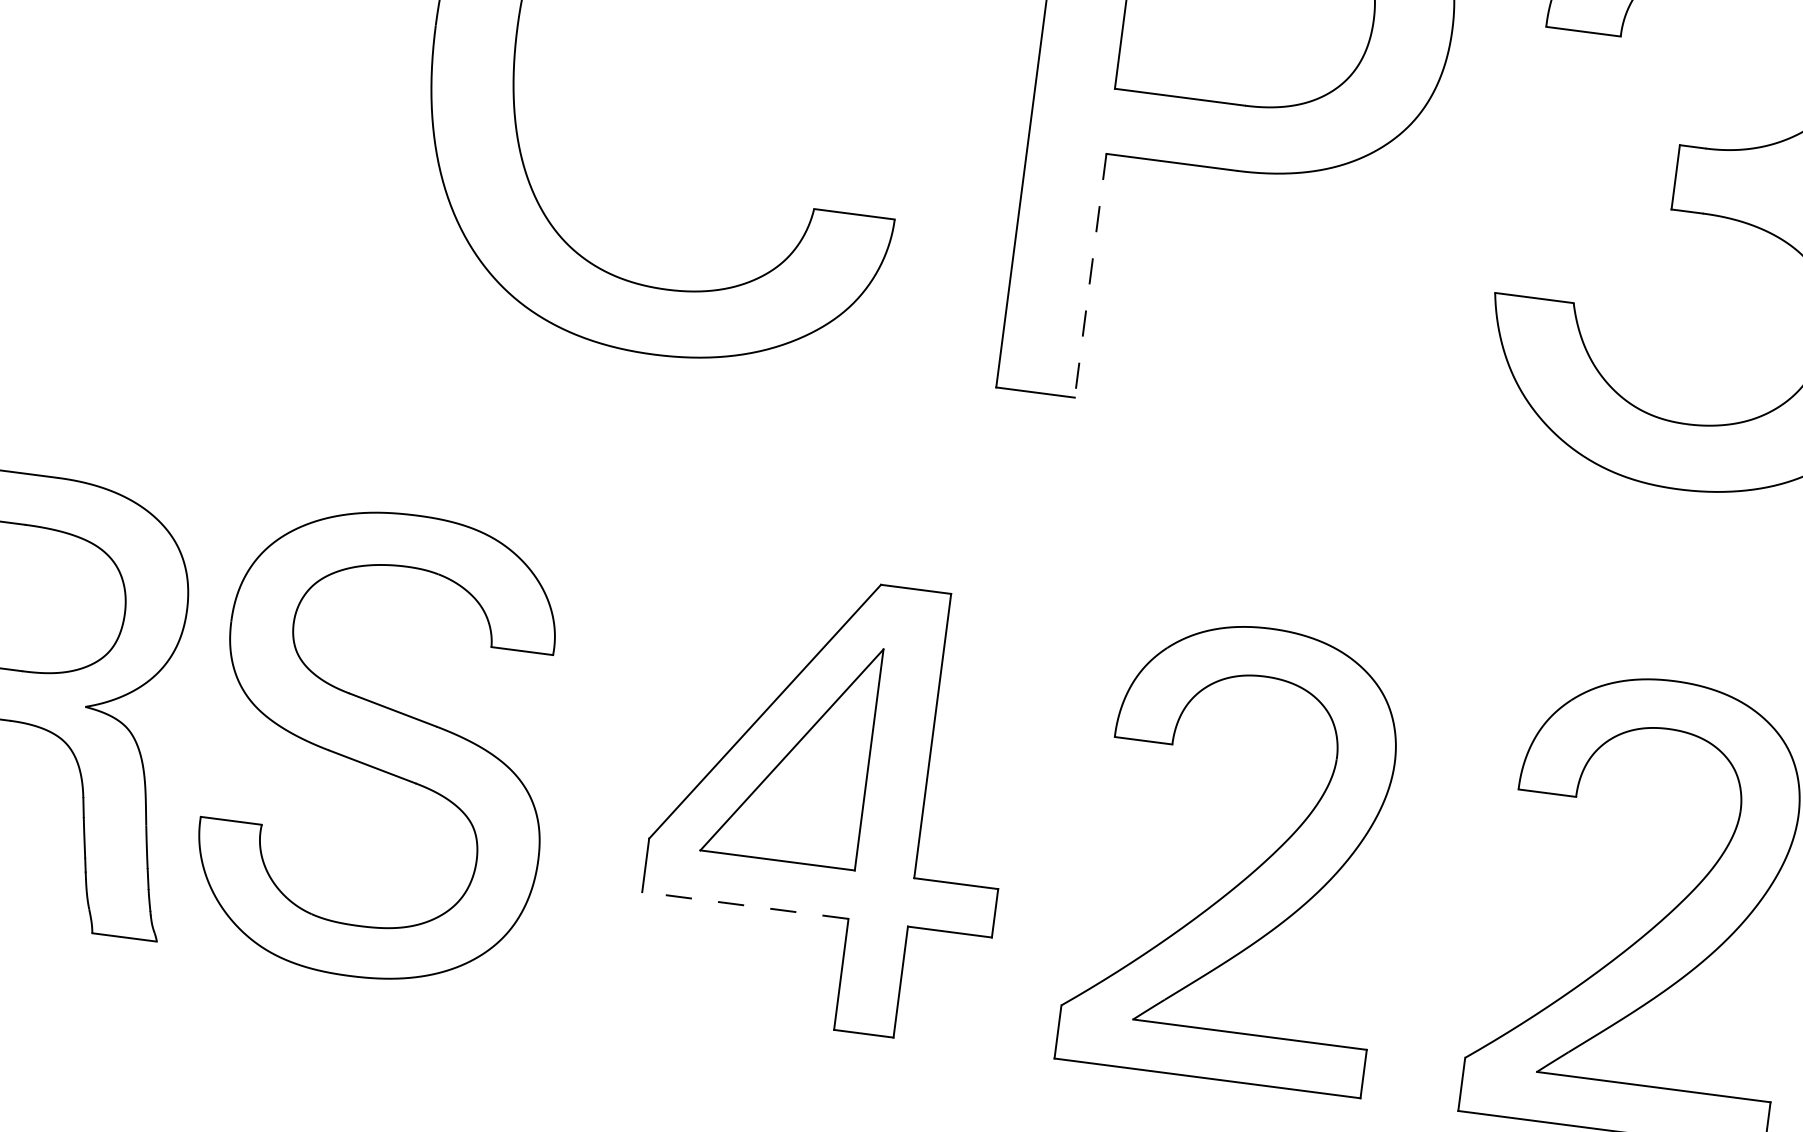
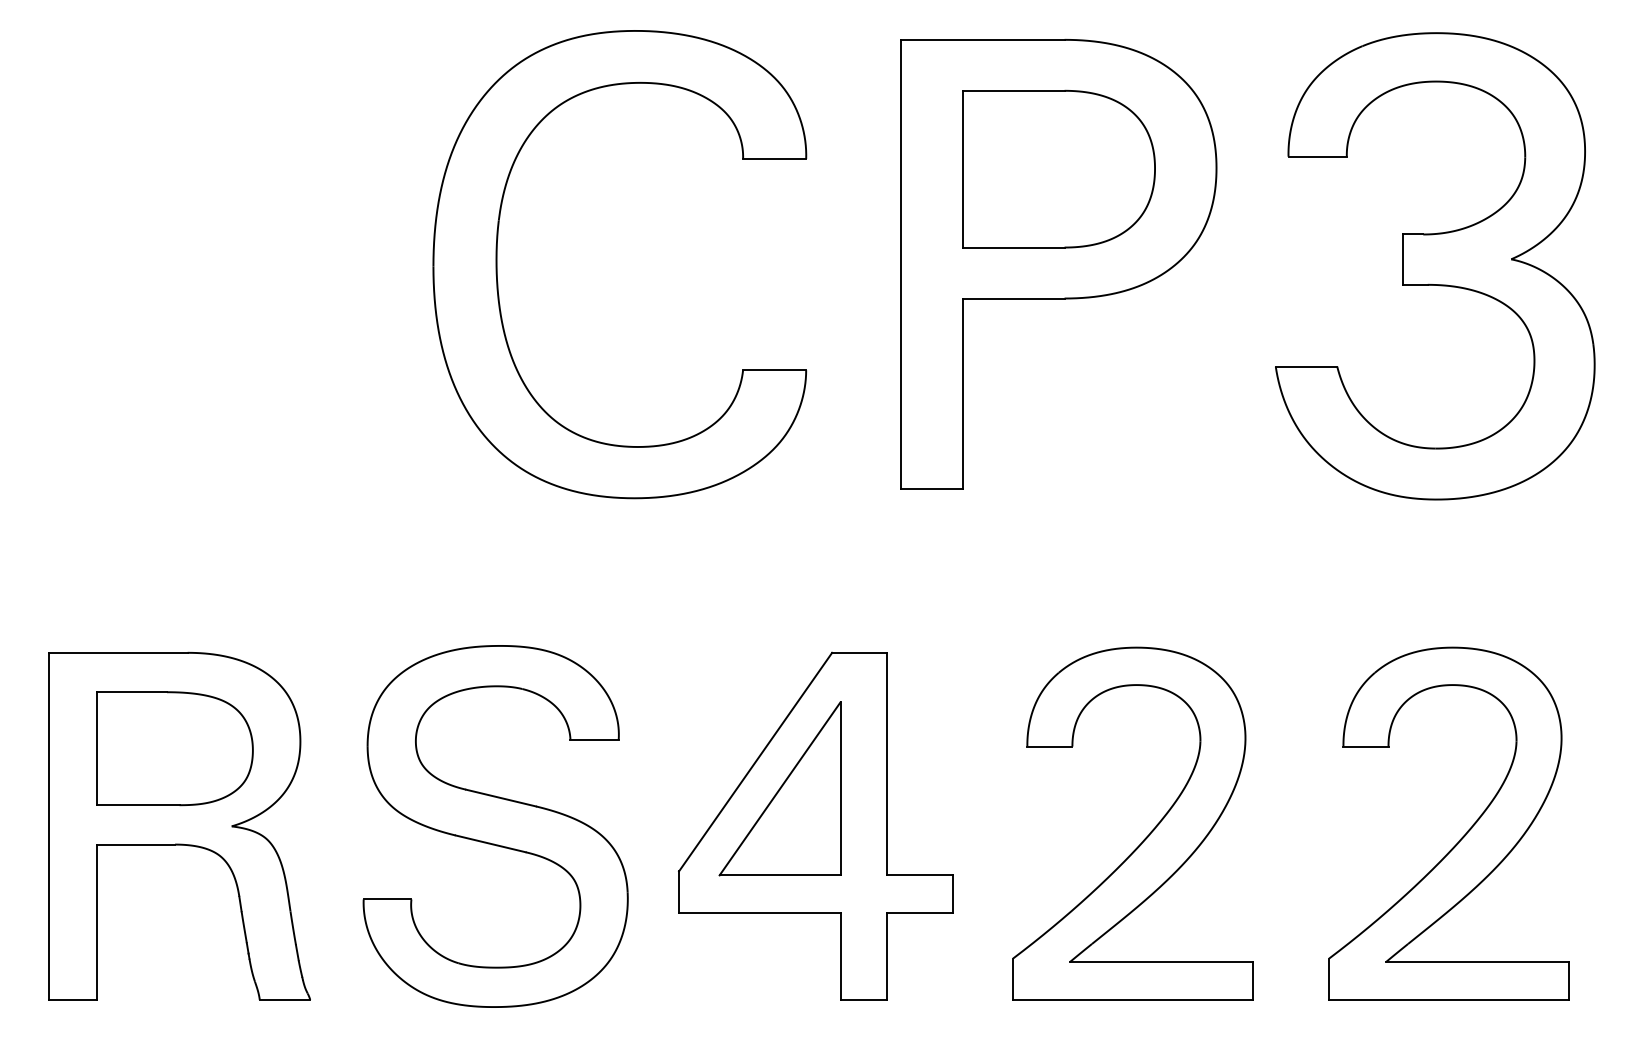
line: (1090, 276) -> (962, 394), dashed -> solid
part: (381, 745) -> (495, 826), moved
line: (744, 905) -> (759, 913), dashed -> solid

